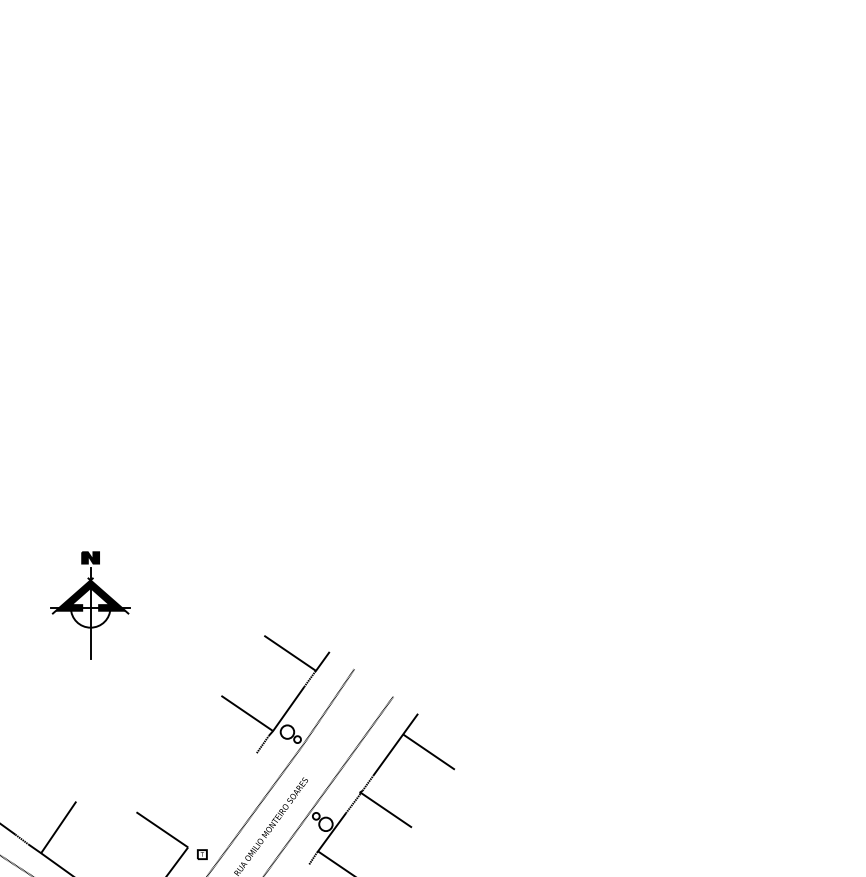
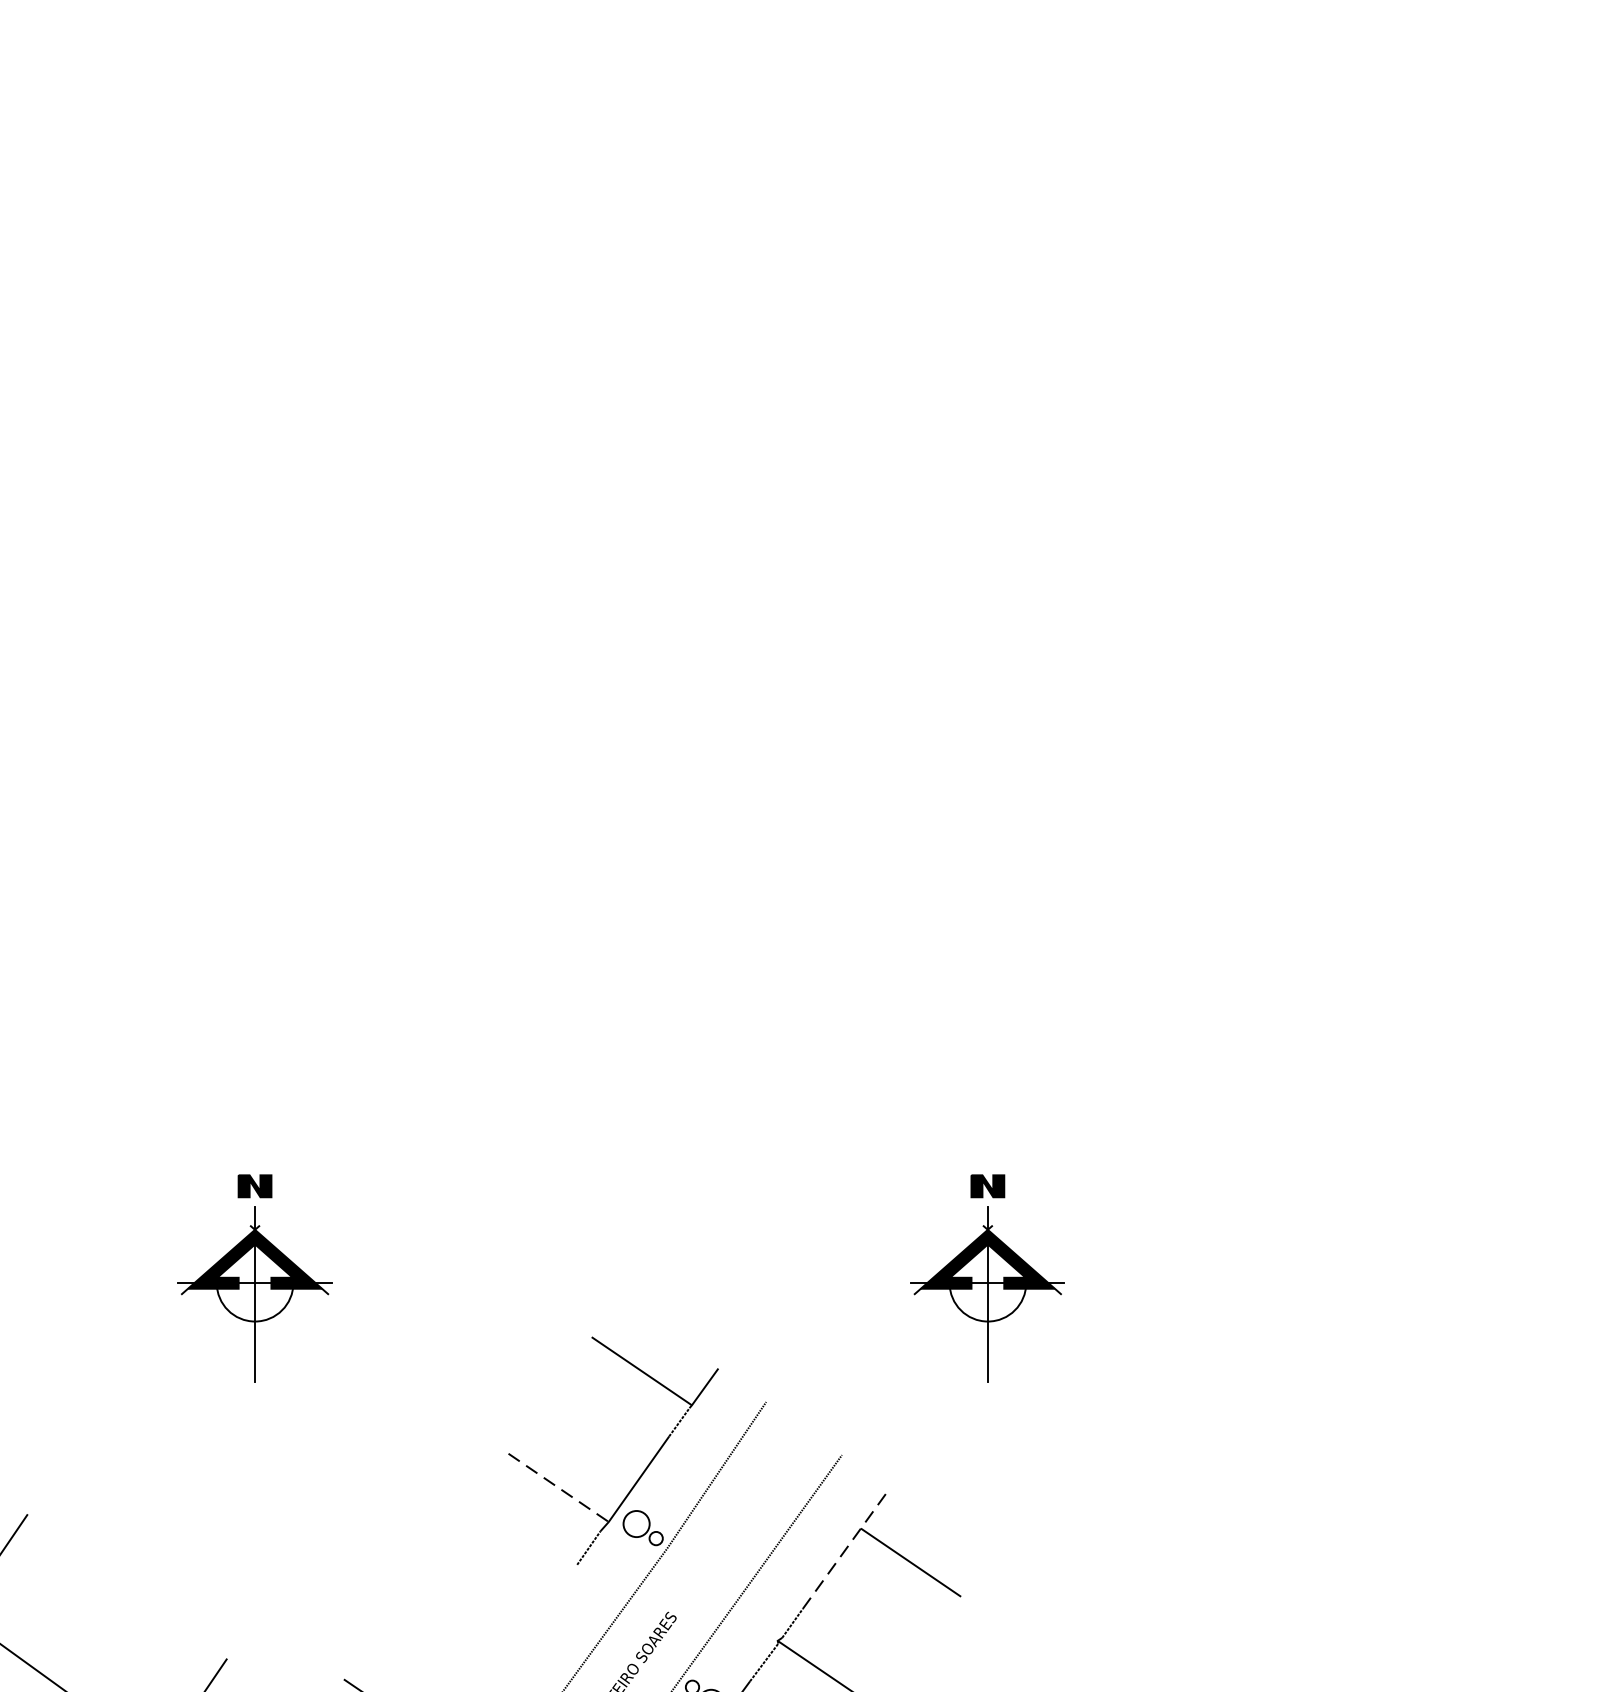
part: (468, 605) -> (987, 1278), added
line: (247, 713) -> (559, 1487), solid -> dashed
line: (395, 744) -> (846, 1548), solid -> dashed

